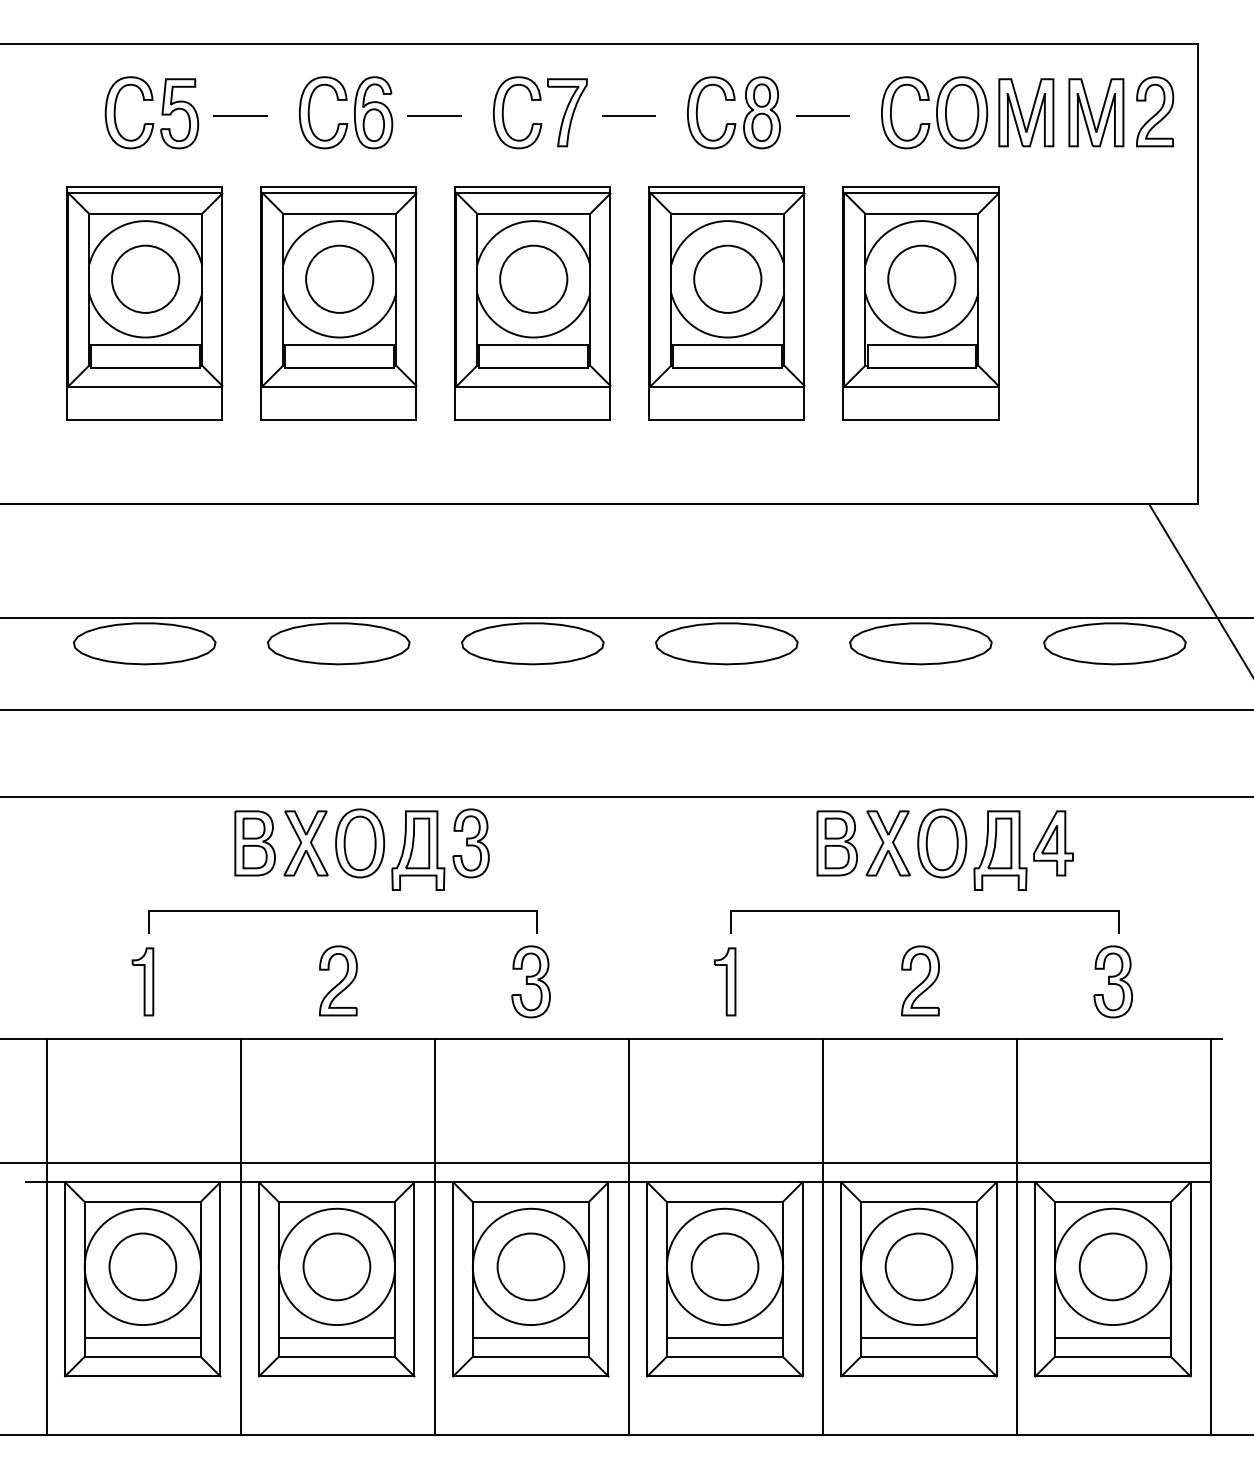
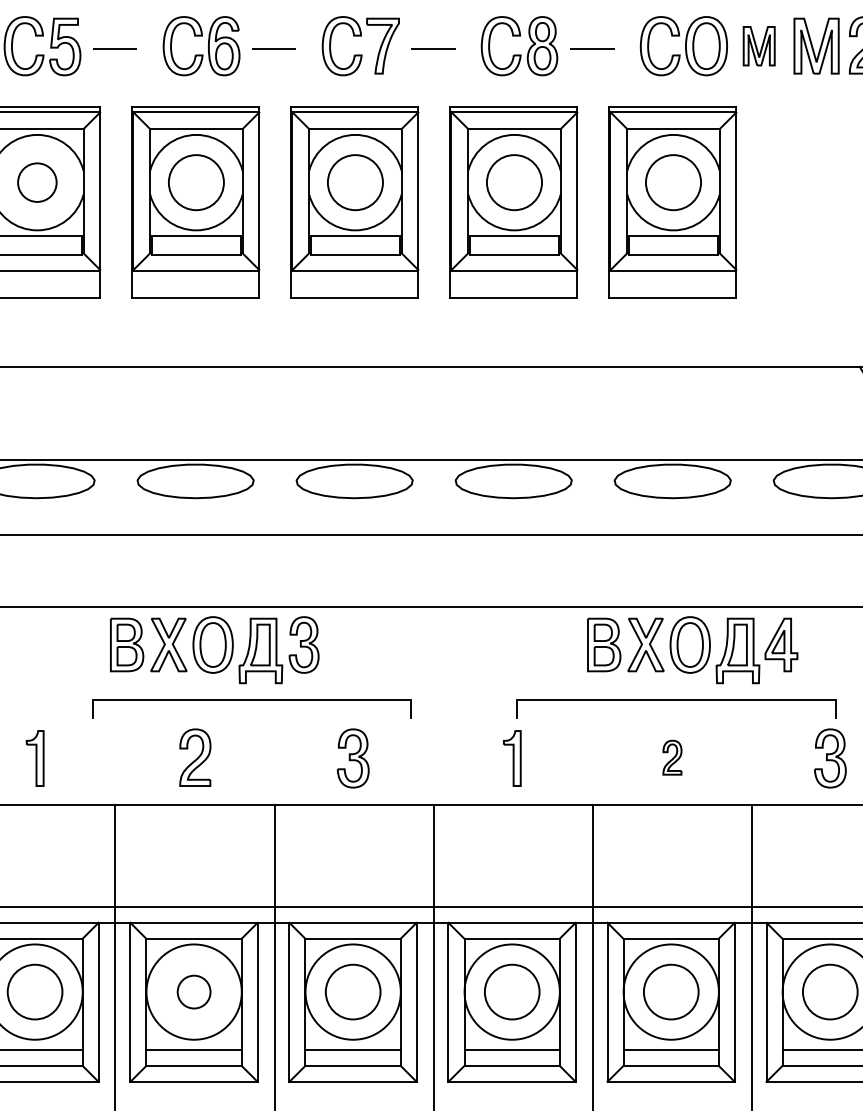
part: (1026, 112) -> (759, 45), size x0.7
circle: (145, 278) -> (37, 182), size x0.7
curve: (342, 911) -> (251, 700), moved
part: (920, 980) -> (672, 757), size x0.6
circle: (336, 1266) -> (193, 991), size x0.6

